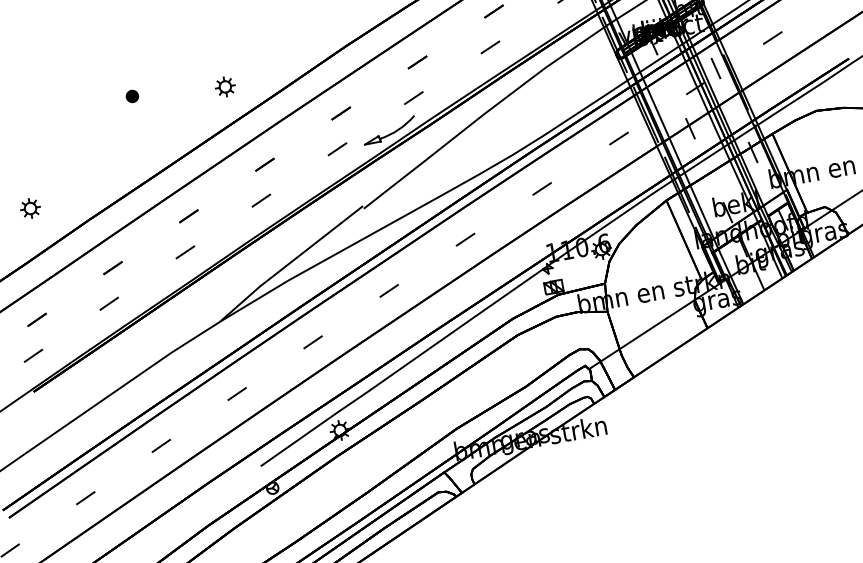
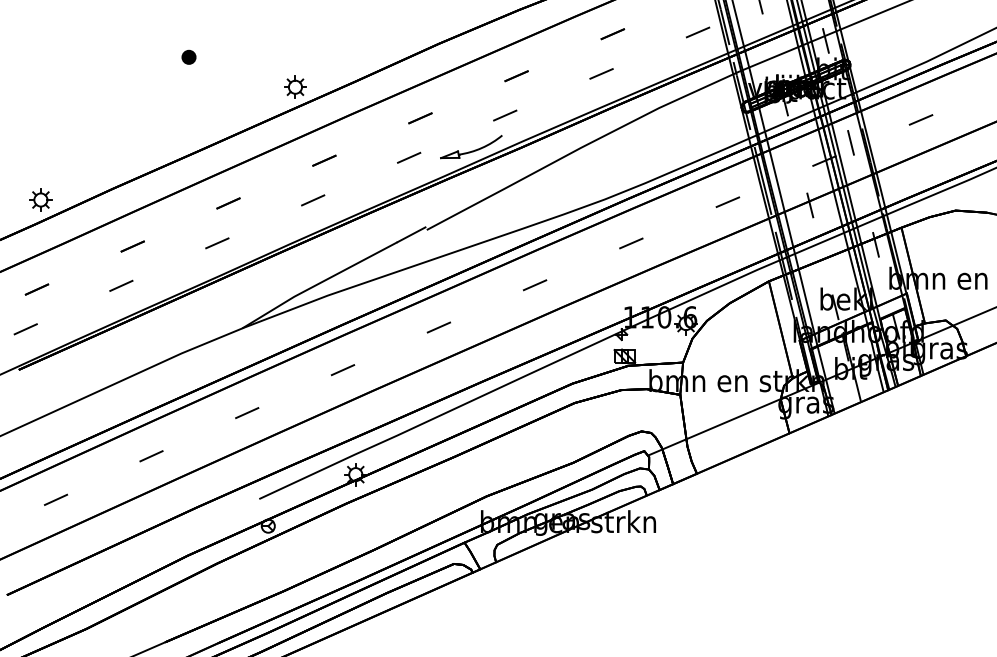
part: (225, 86) -> (295, 86), moved
part: (30, 208) -> (40, 199), moved

